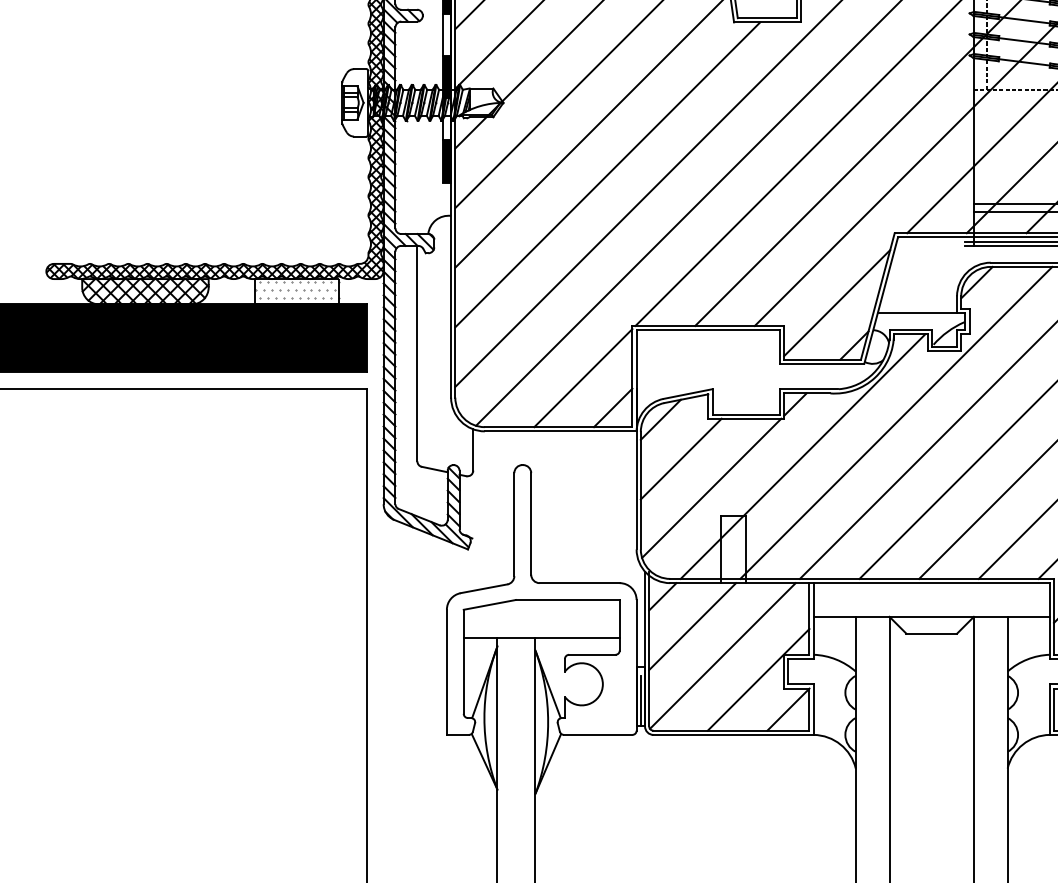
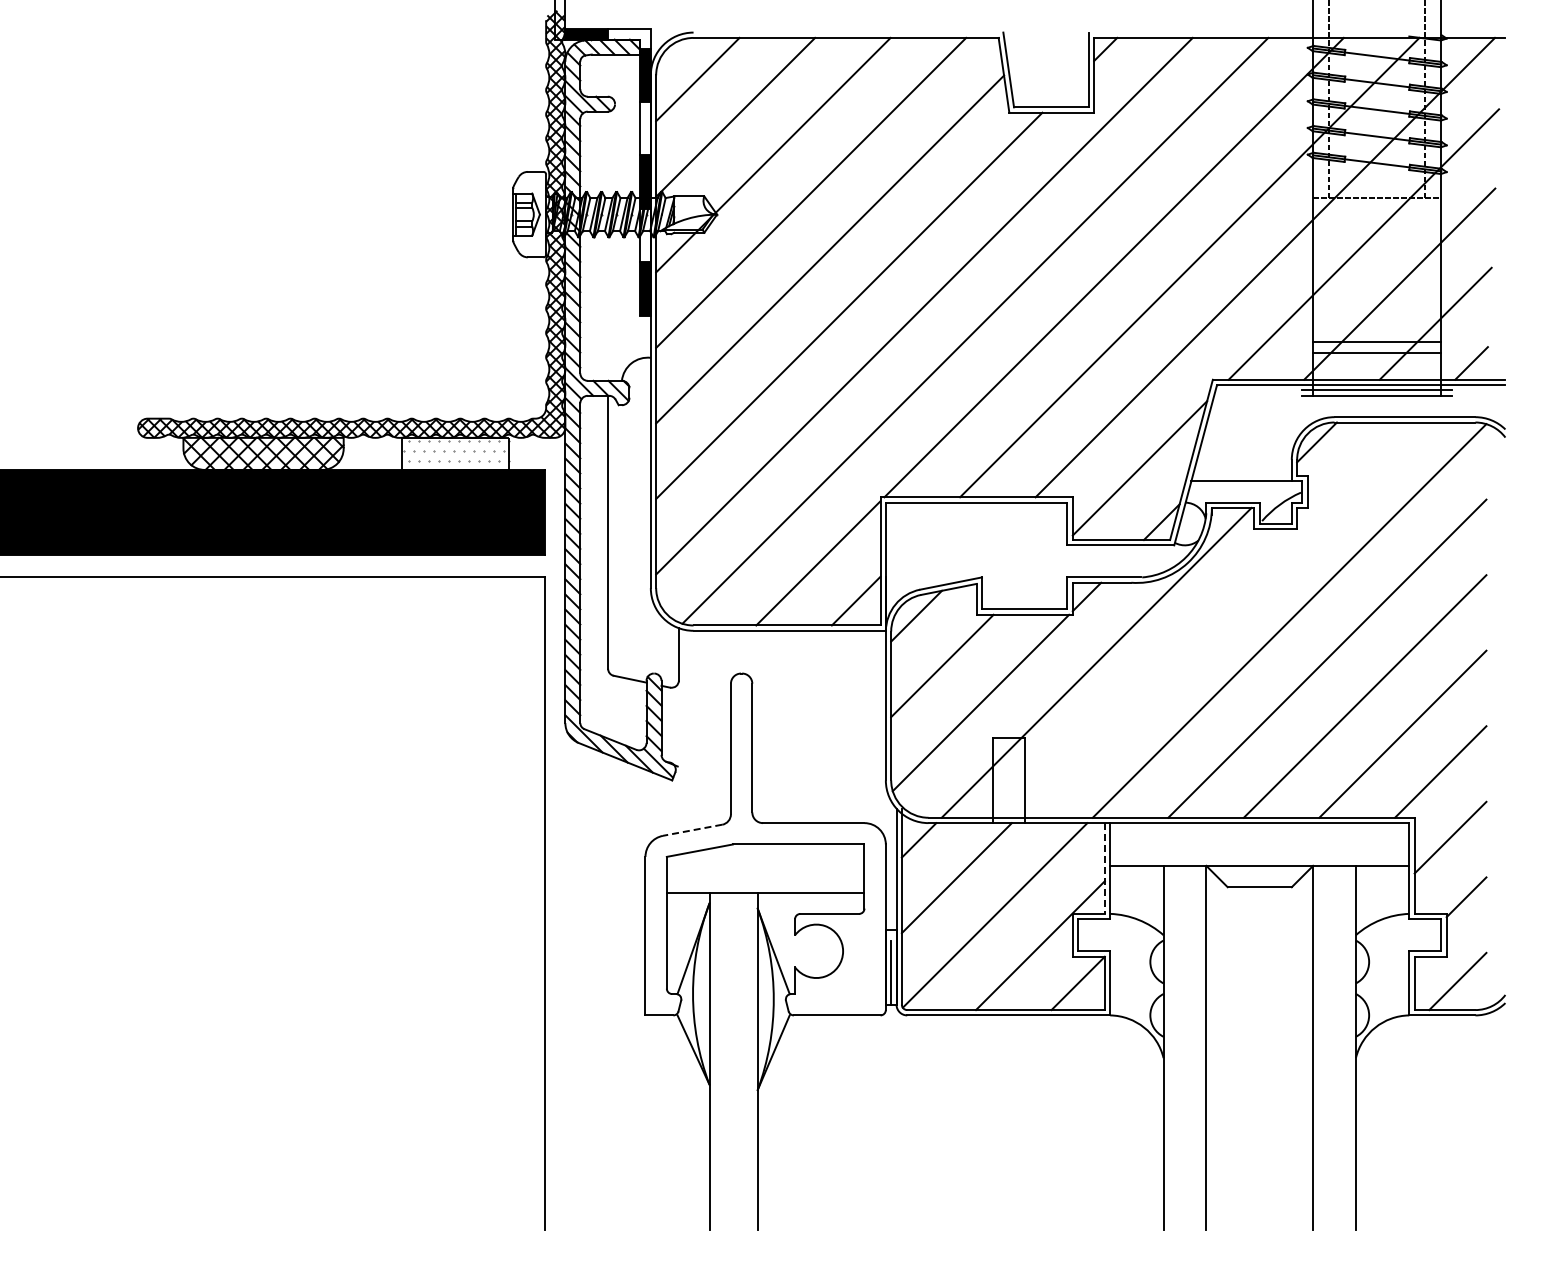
line: (896, 422) -> (1214, 619), removed
line: (484, 588) -> (692, 830), solid -> dashed
line: (809, 619) -> (1104, 869), solid -> dashed

